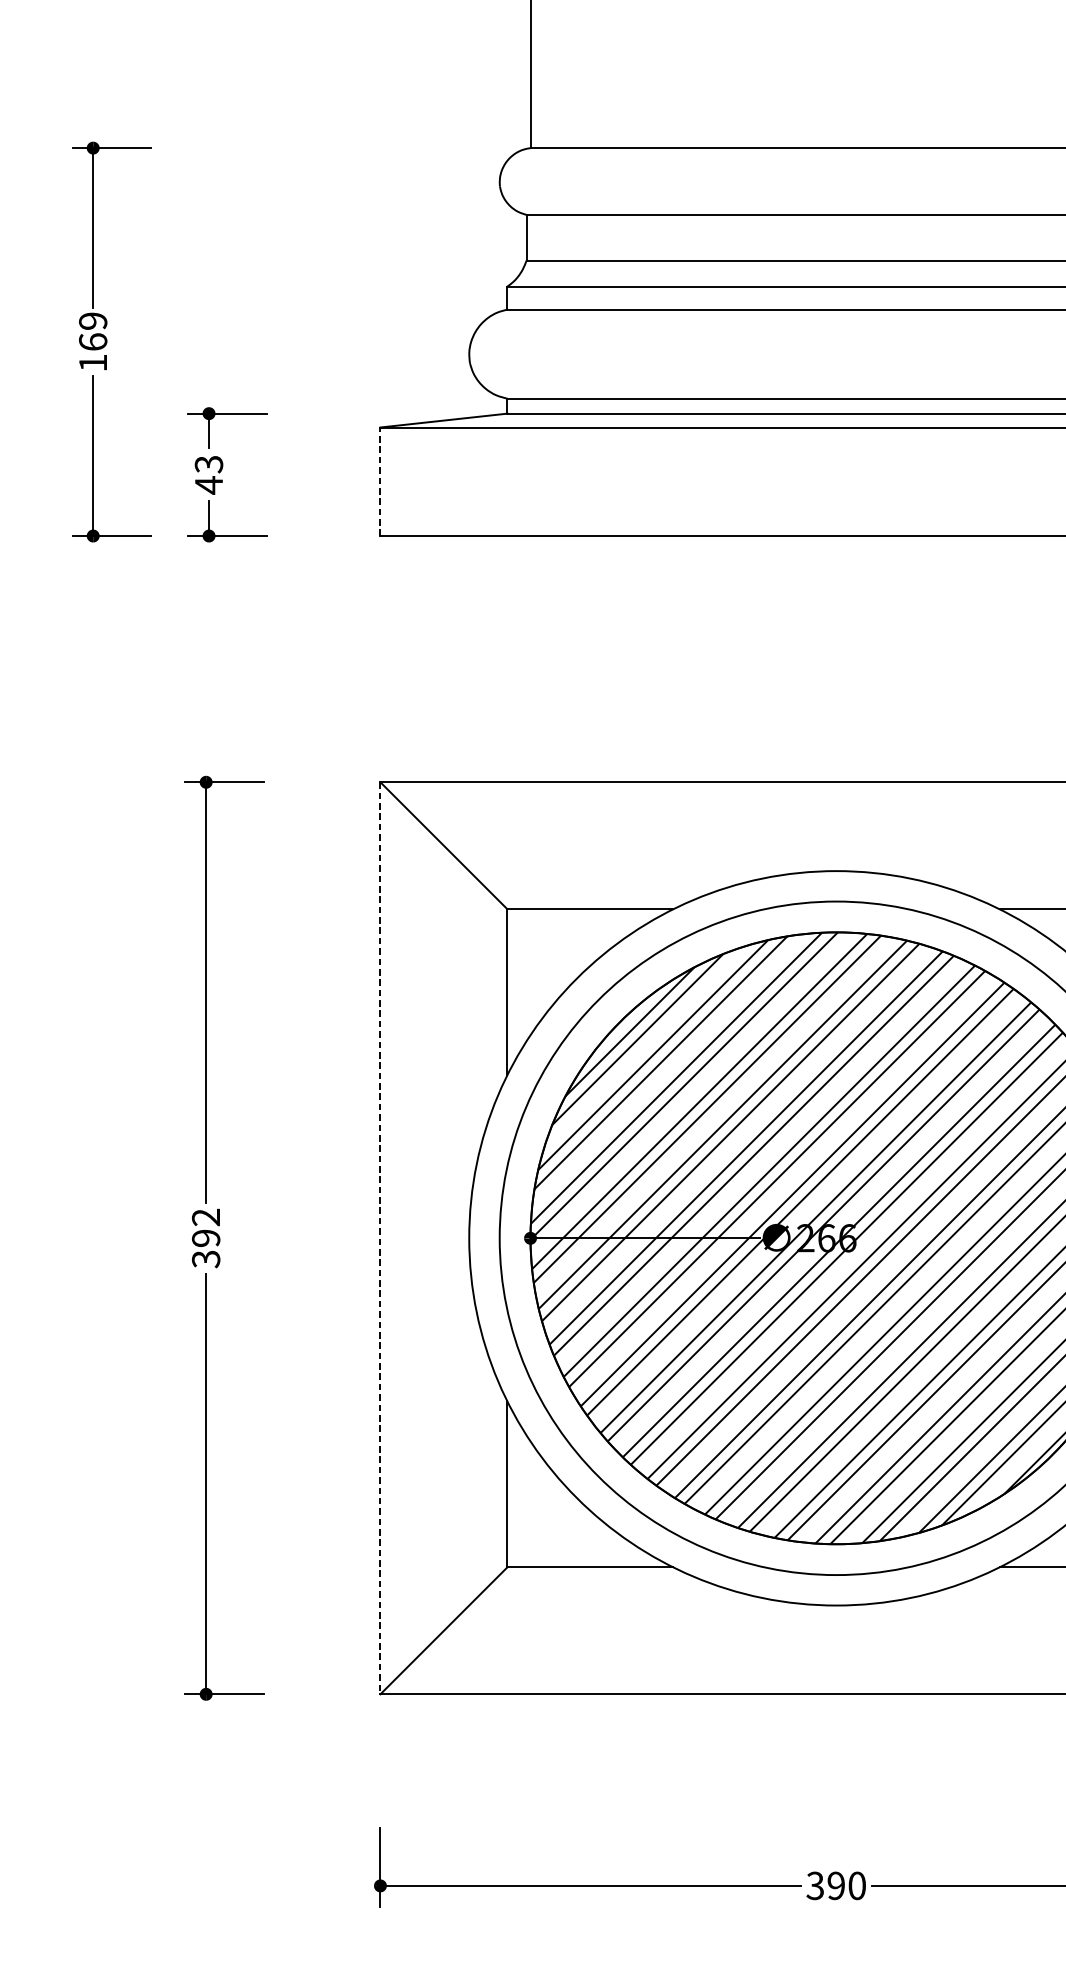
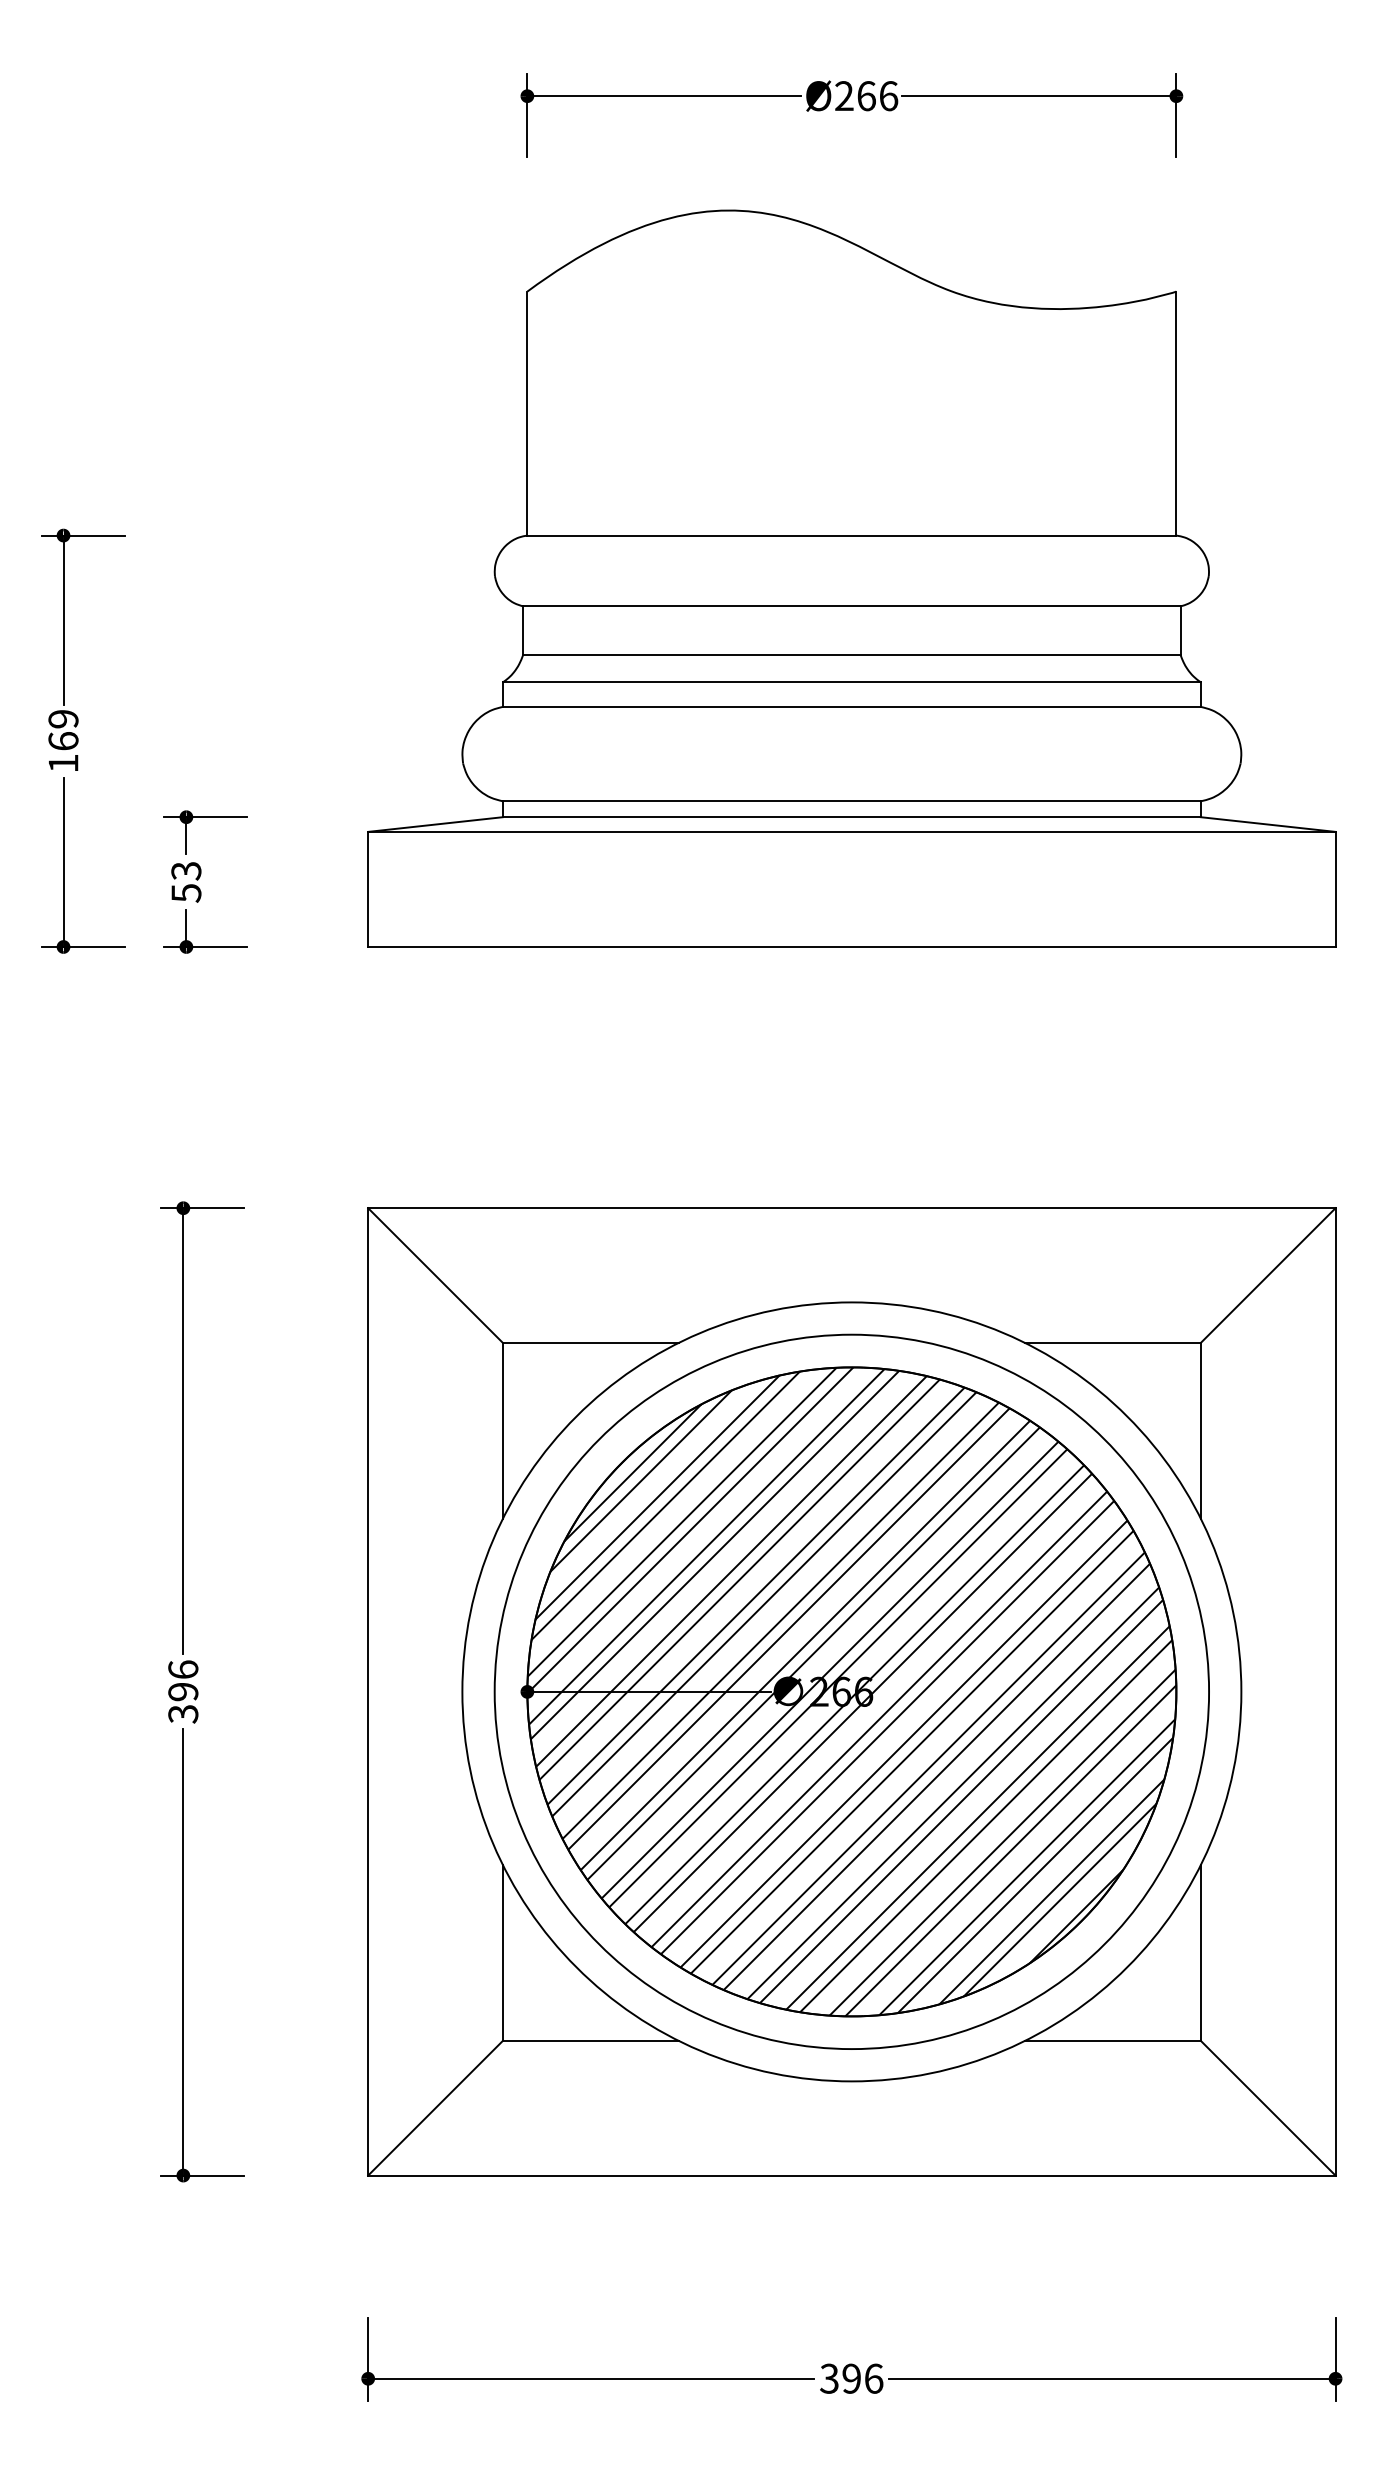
line: (380, 481) -> (368, 889), dashed -> solid
text: (209, 485) -> (186, 893), 43 -> 53
text: (206, 1217) -> (183, 1669), 392 -> 396
line: (380, 1237) -> (368, 1691), dashed -> solid
text: (857, 1885) -> (874, 2378), 390 -> 396

